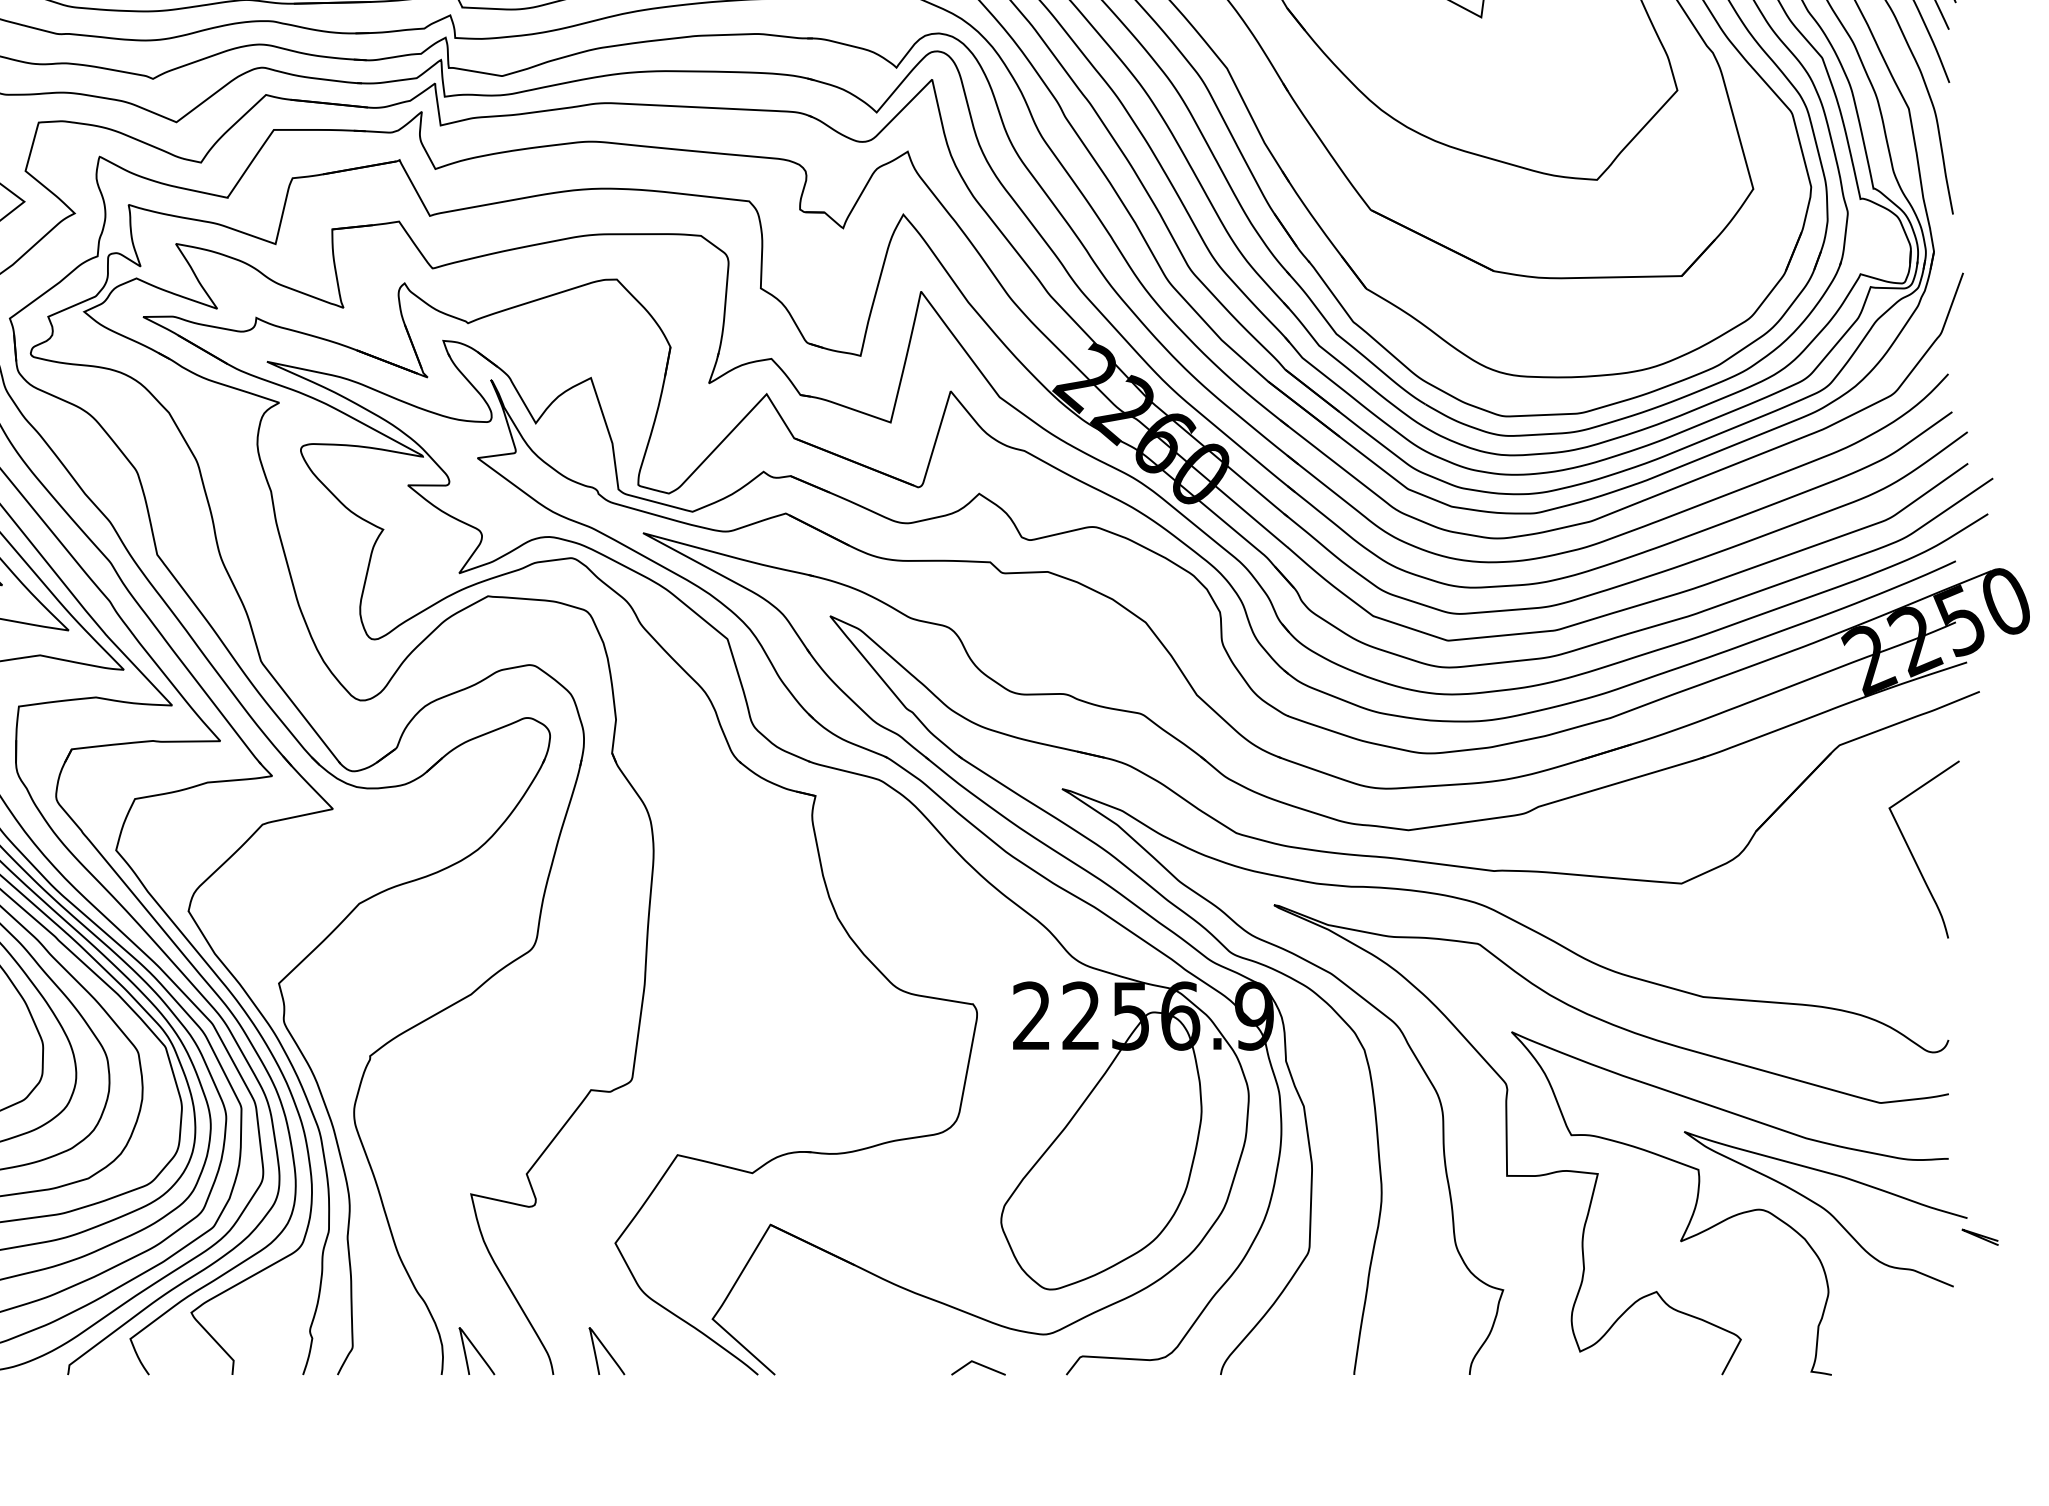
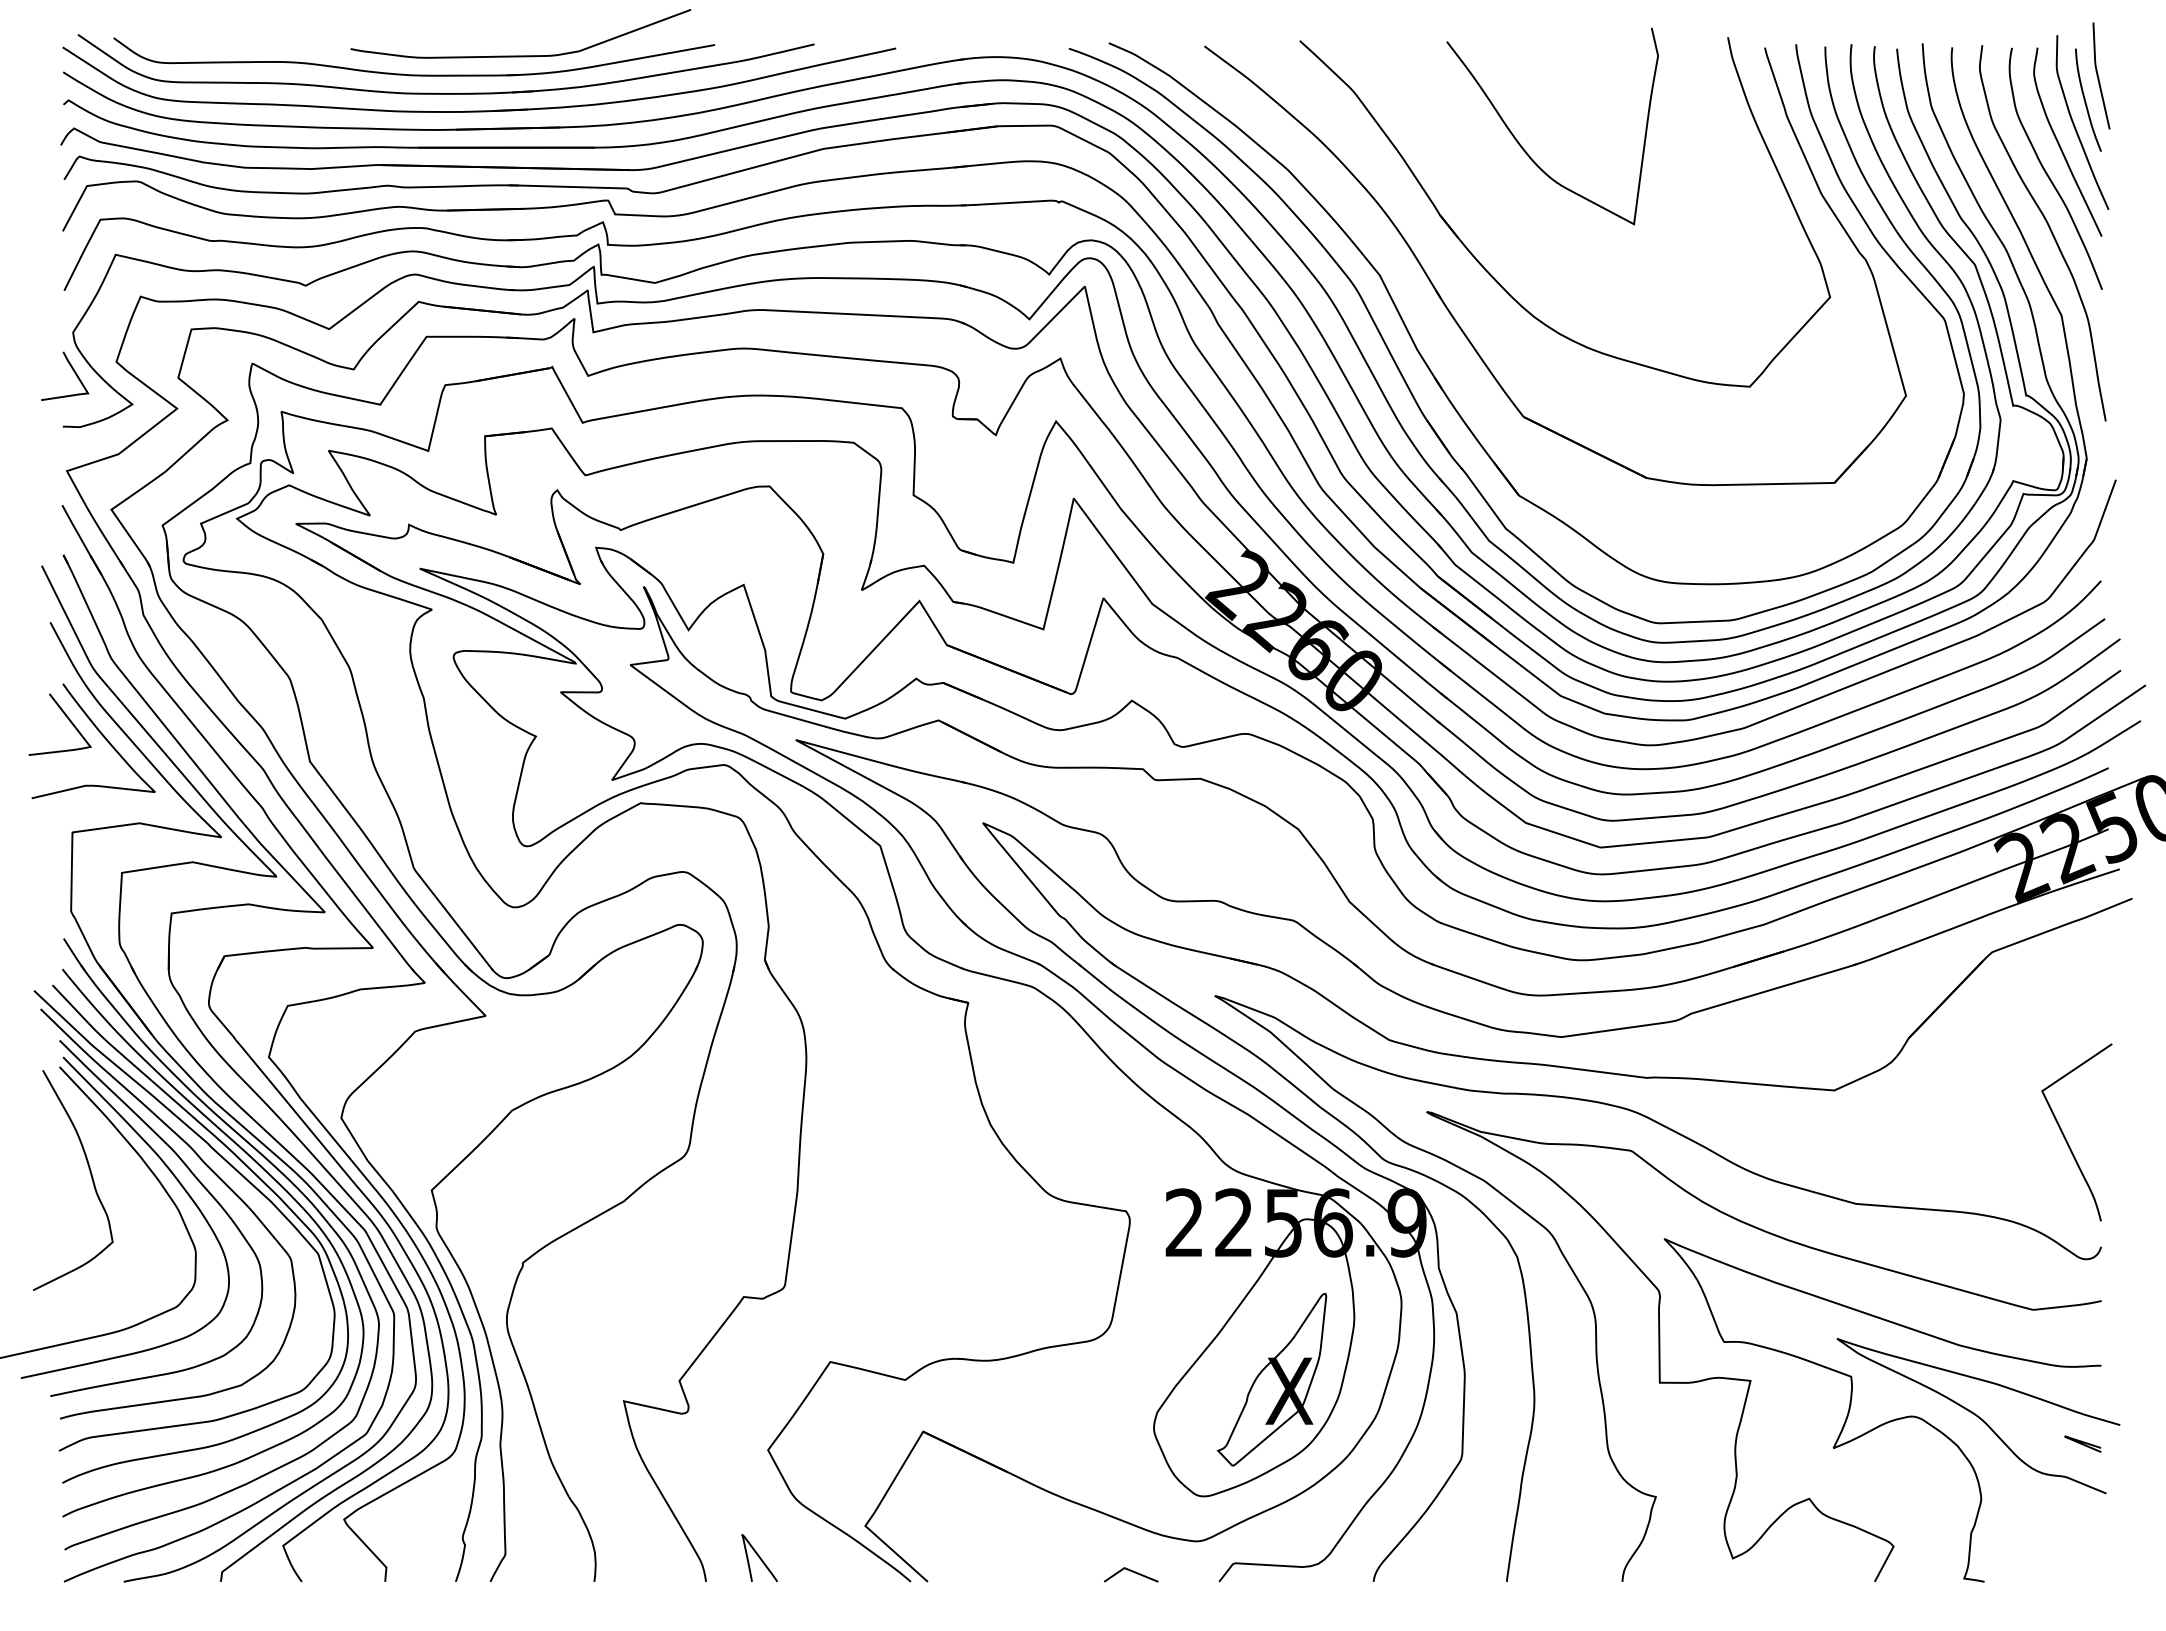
curve: (1913, 855) -> (2066, 1138), moved
part: (1118, 1172) -> (1271, 1379), added
curve: (1979, 1236) -> (2082, 1443), moved
curve: (476, 1351) -> (629, 1558), removed

